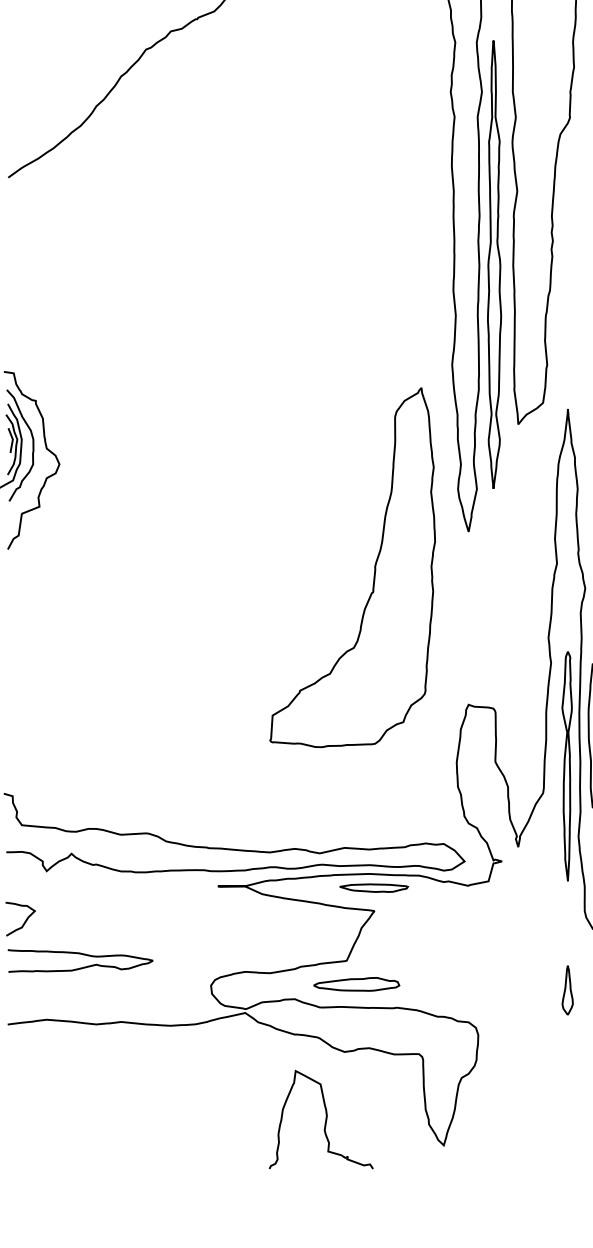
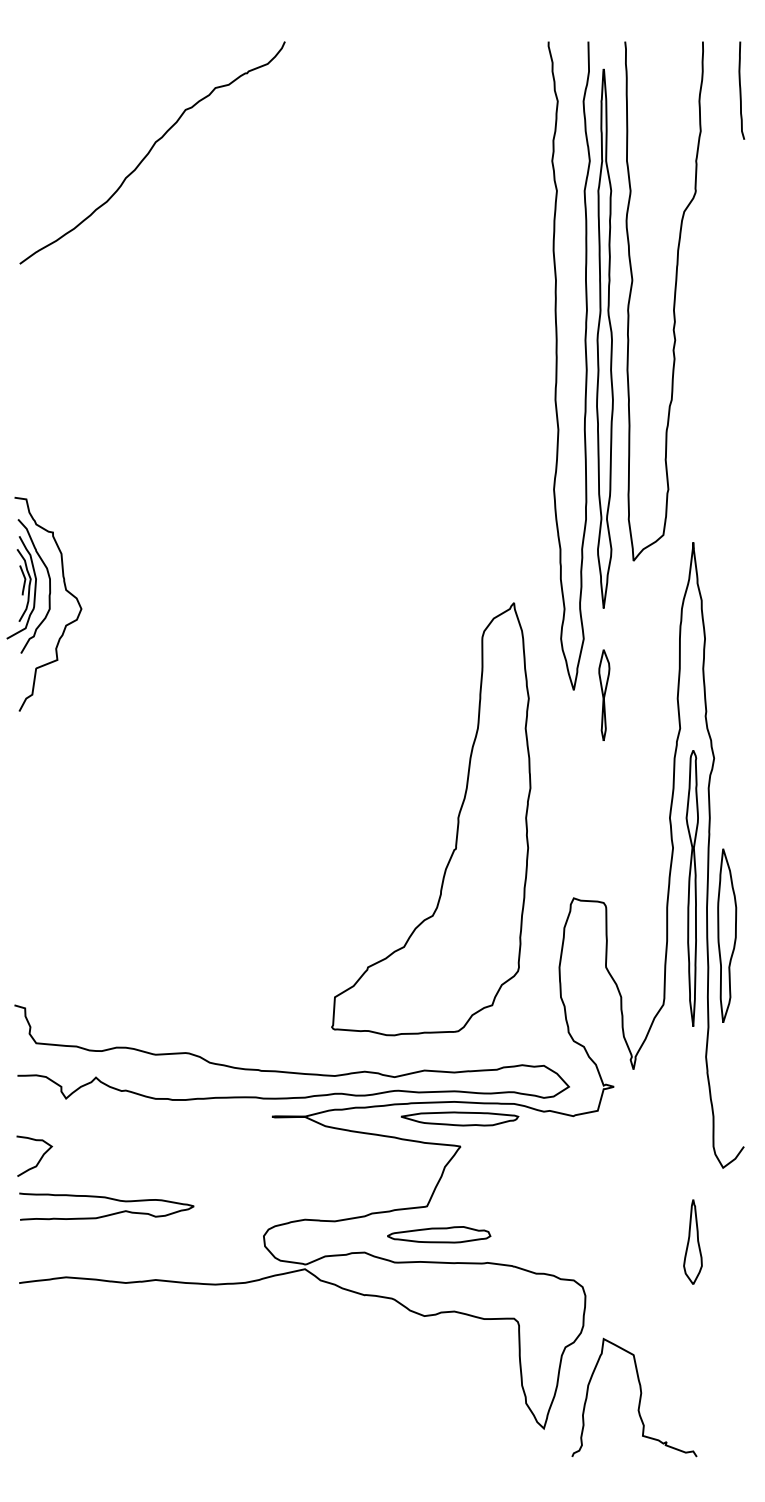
part: (494, 264) -> (604, 338), moved
part: (494, 535) -> (604, 694), added
part: (374, 567) -> (457, 819), moved
part: (566, 766) -> (691, 888), moved
part: (373, 887) -> (459, 1118), size x1.43
part: (567, 989) -> (692, 1241), size x1.43
curve: (325, 1119) -> (639, 1397), moved

